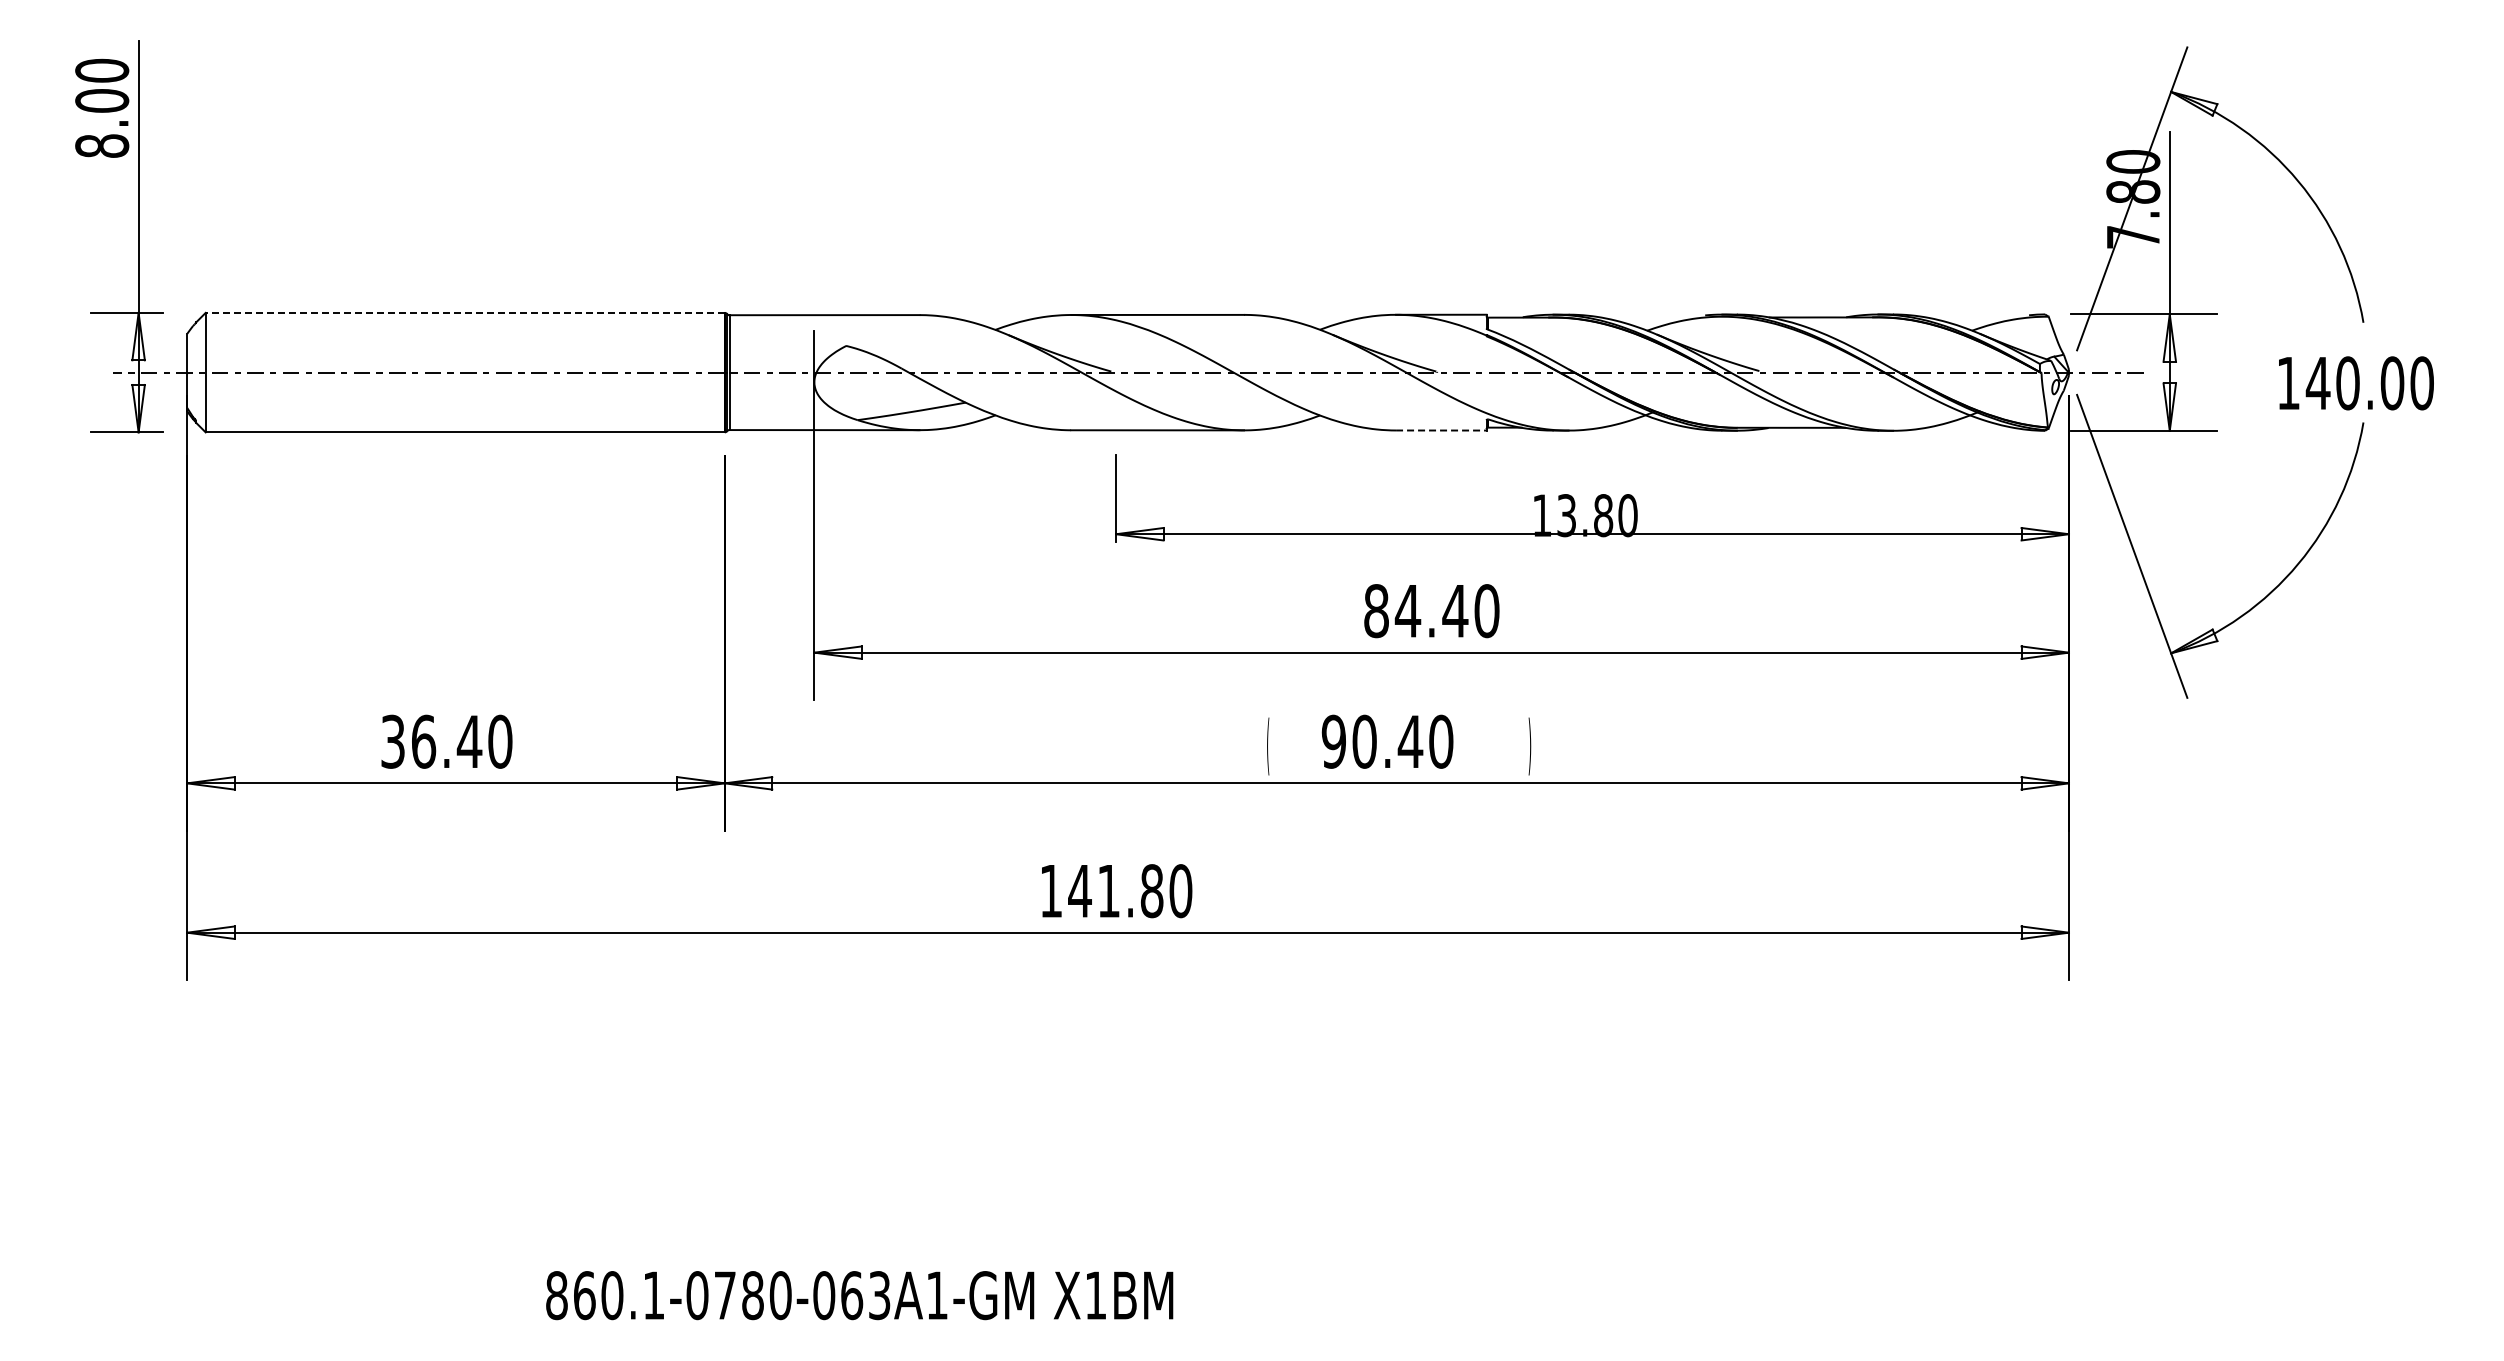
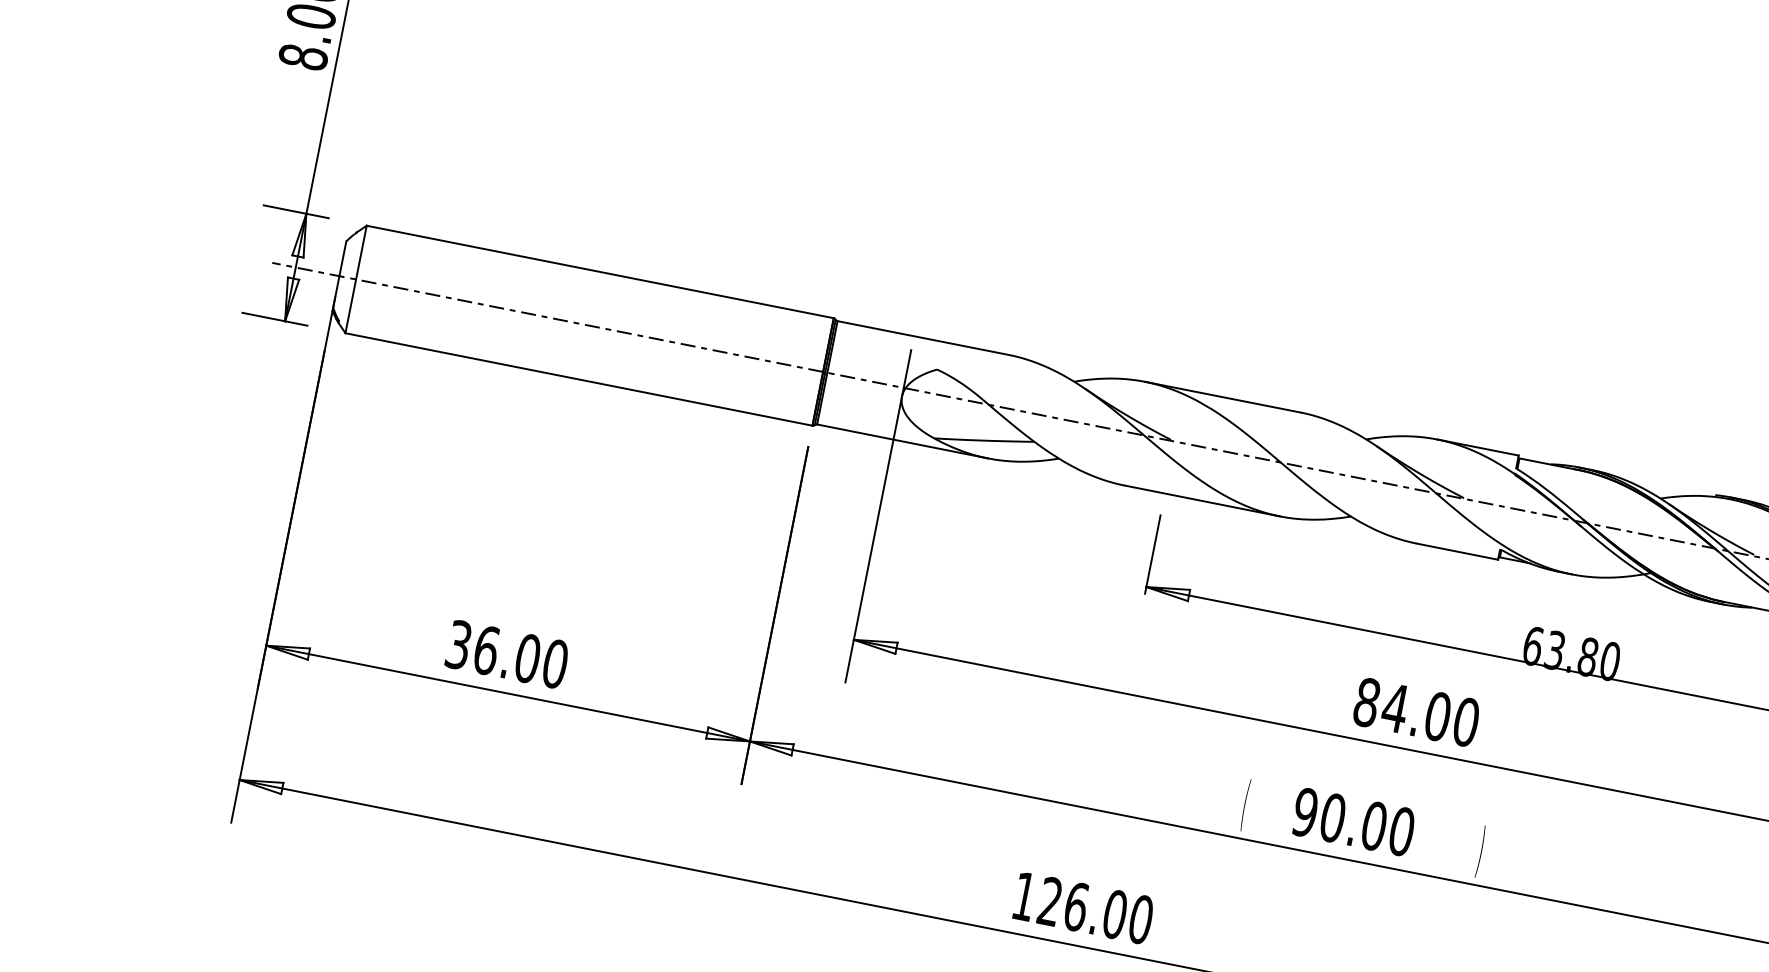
line: (465, 312) -> (600, 271), dashed -> solid
line: (1441, 430) -> (1457, 551), dashed -> solid
text: (1542, 515) -> (1533, 646), 13.80 -> 63.80
text: (1455, 611) -> (1437, 717), 84.40 -> 84.00
text: (469, 741) -> (527, 658), 36.40 -> 36.00
text: (1410, 741) -> (1374, 825), 90.40 -> 90.00
text: (1115, 891) -> (1082, 908), 141.80 -> 126.00

